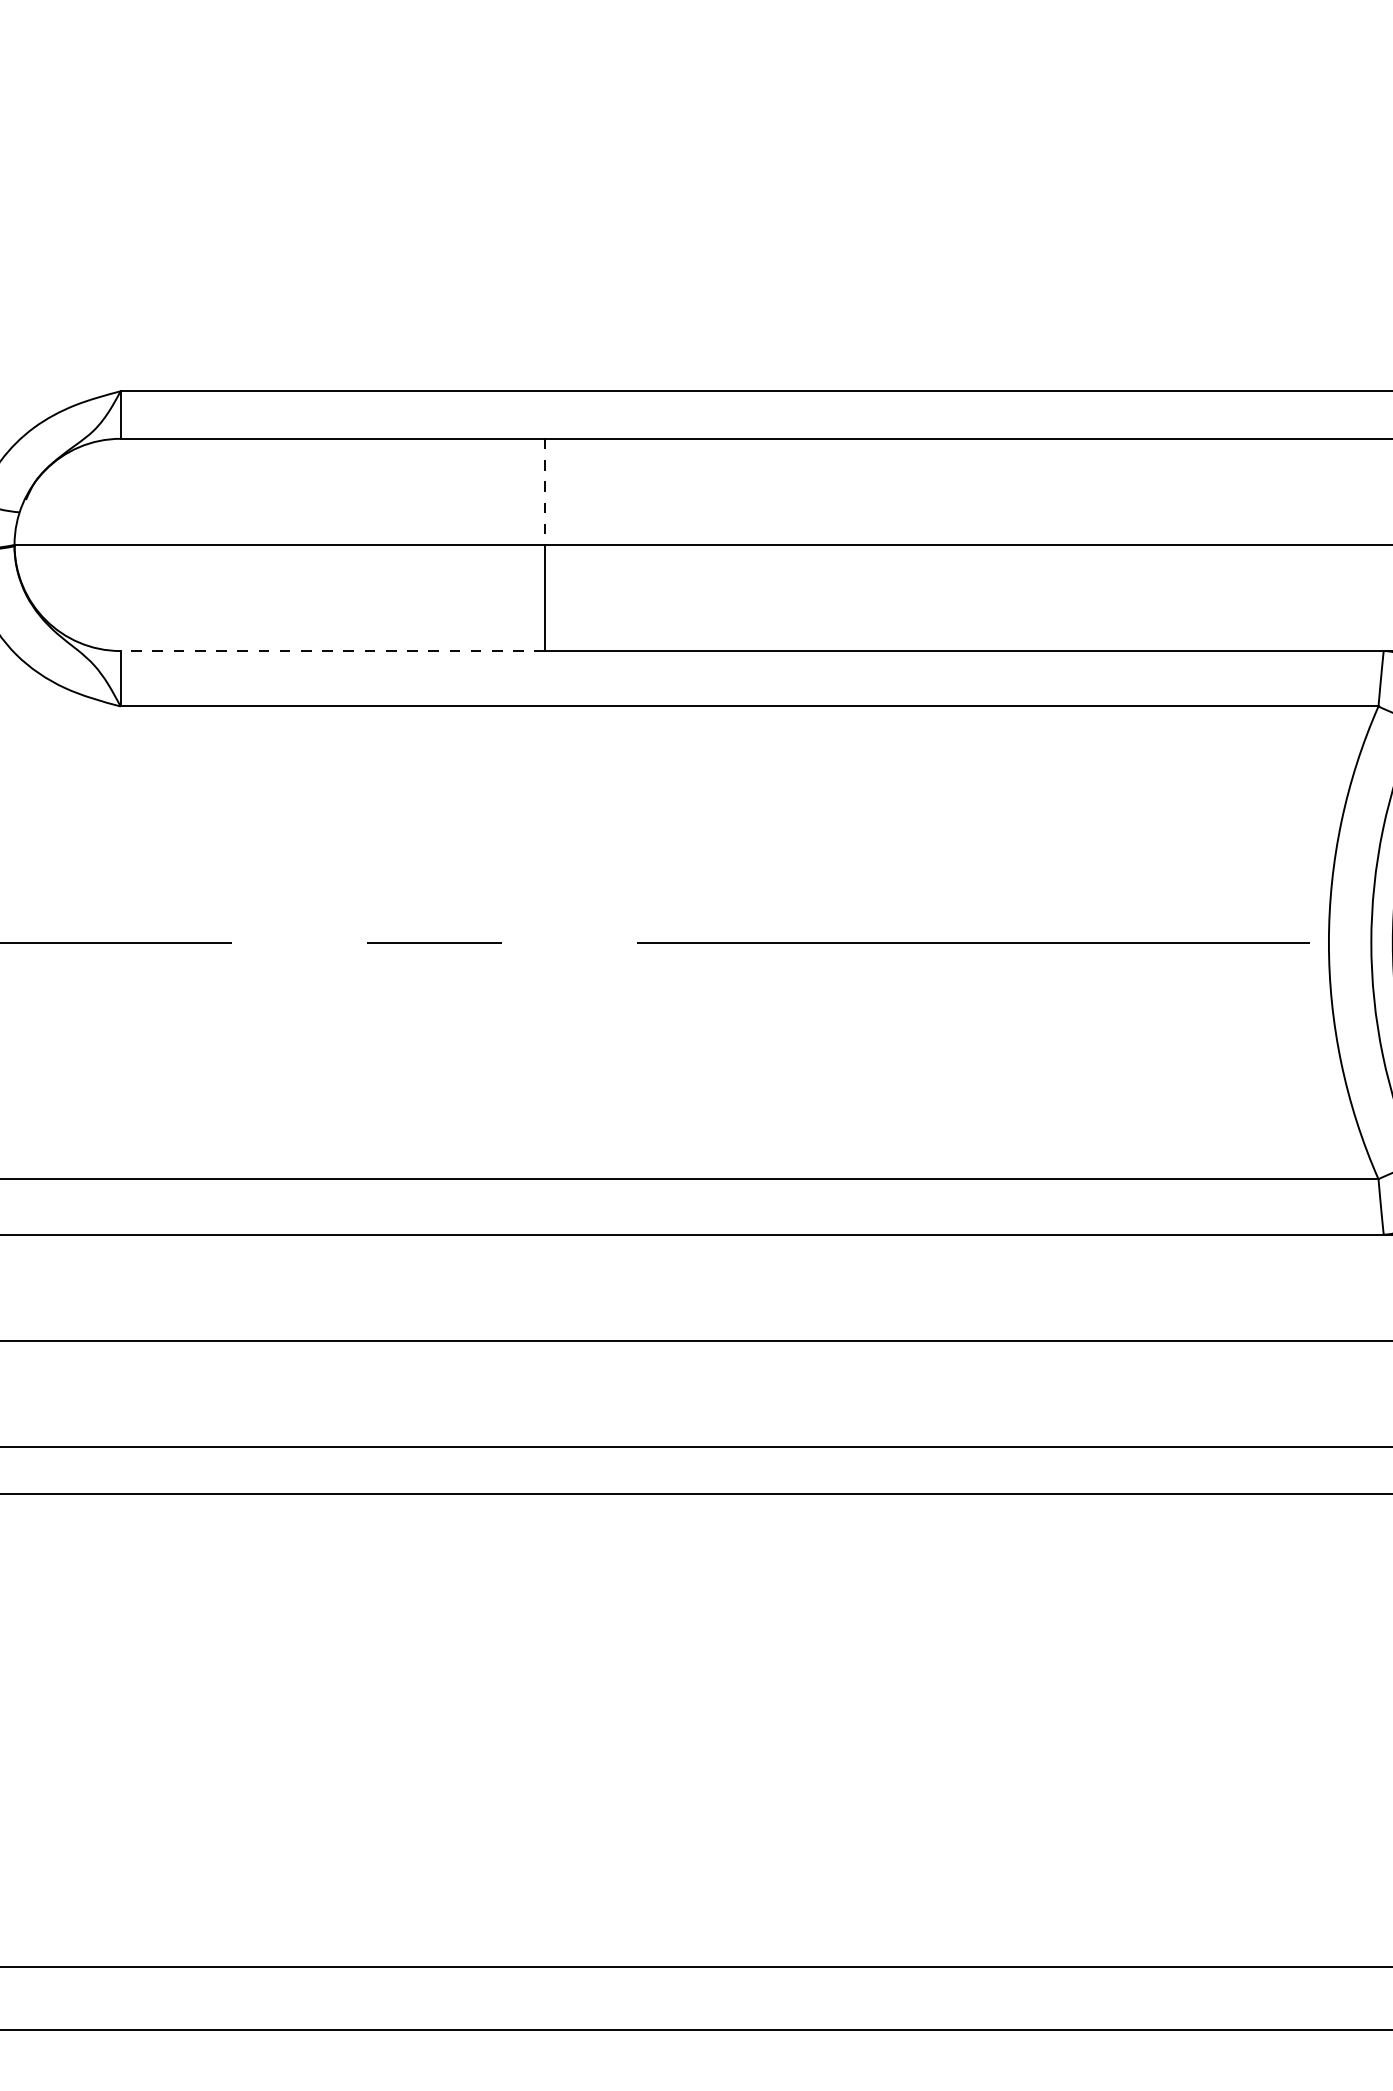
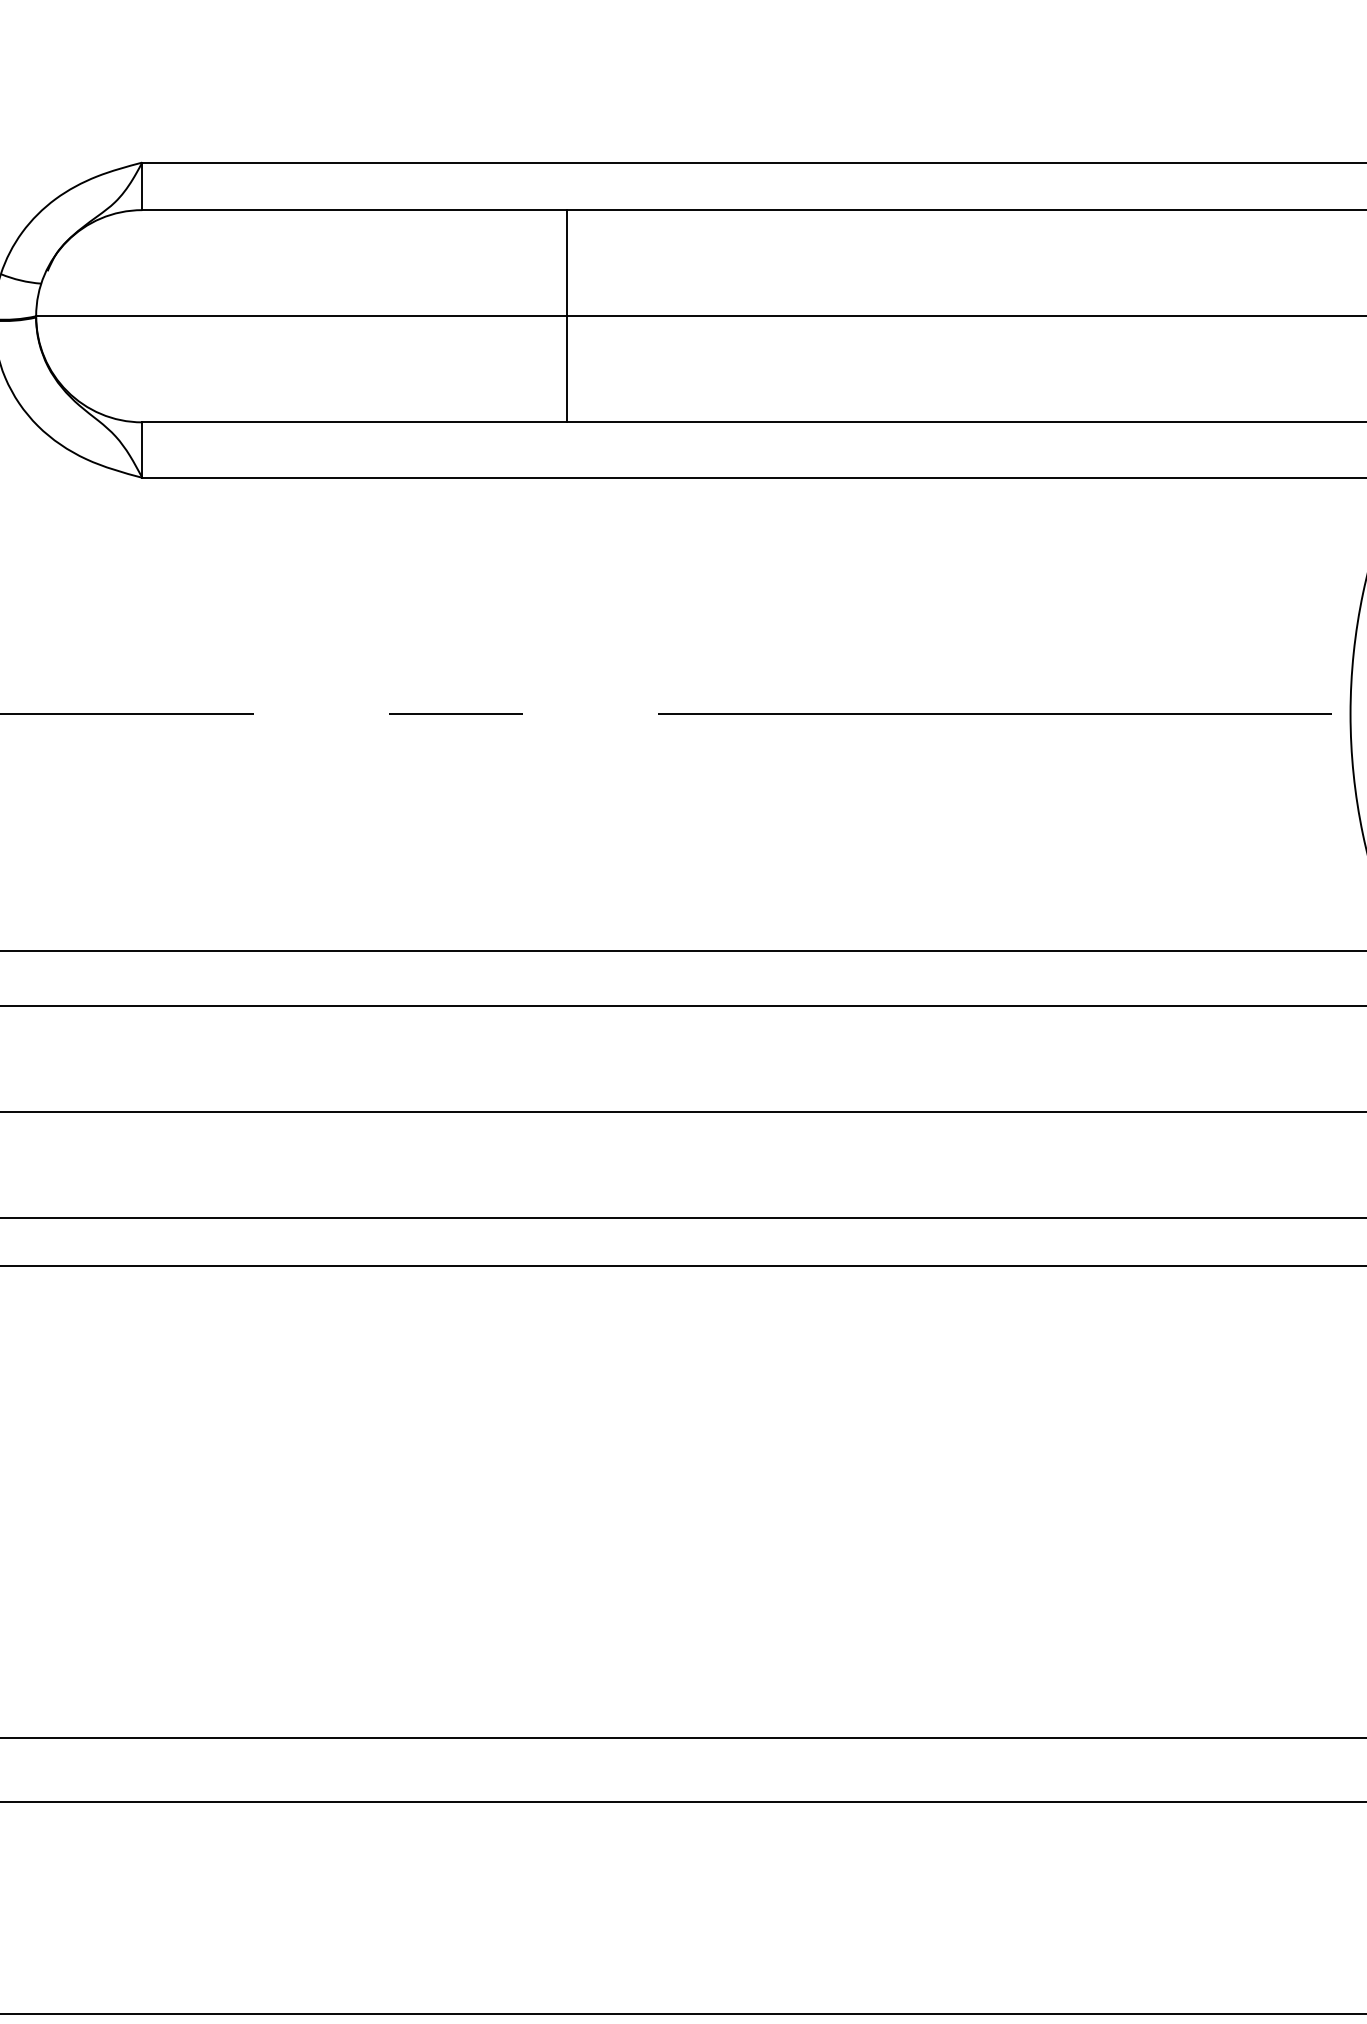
line: (545, 492) -> (567, 263), dashed -> solid
line: (332, 651) -> (354, 422), dashed -> solid

